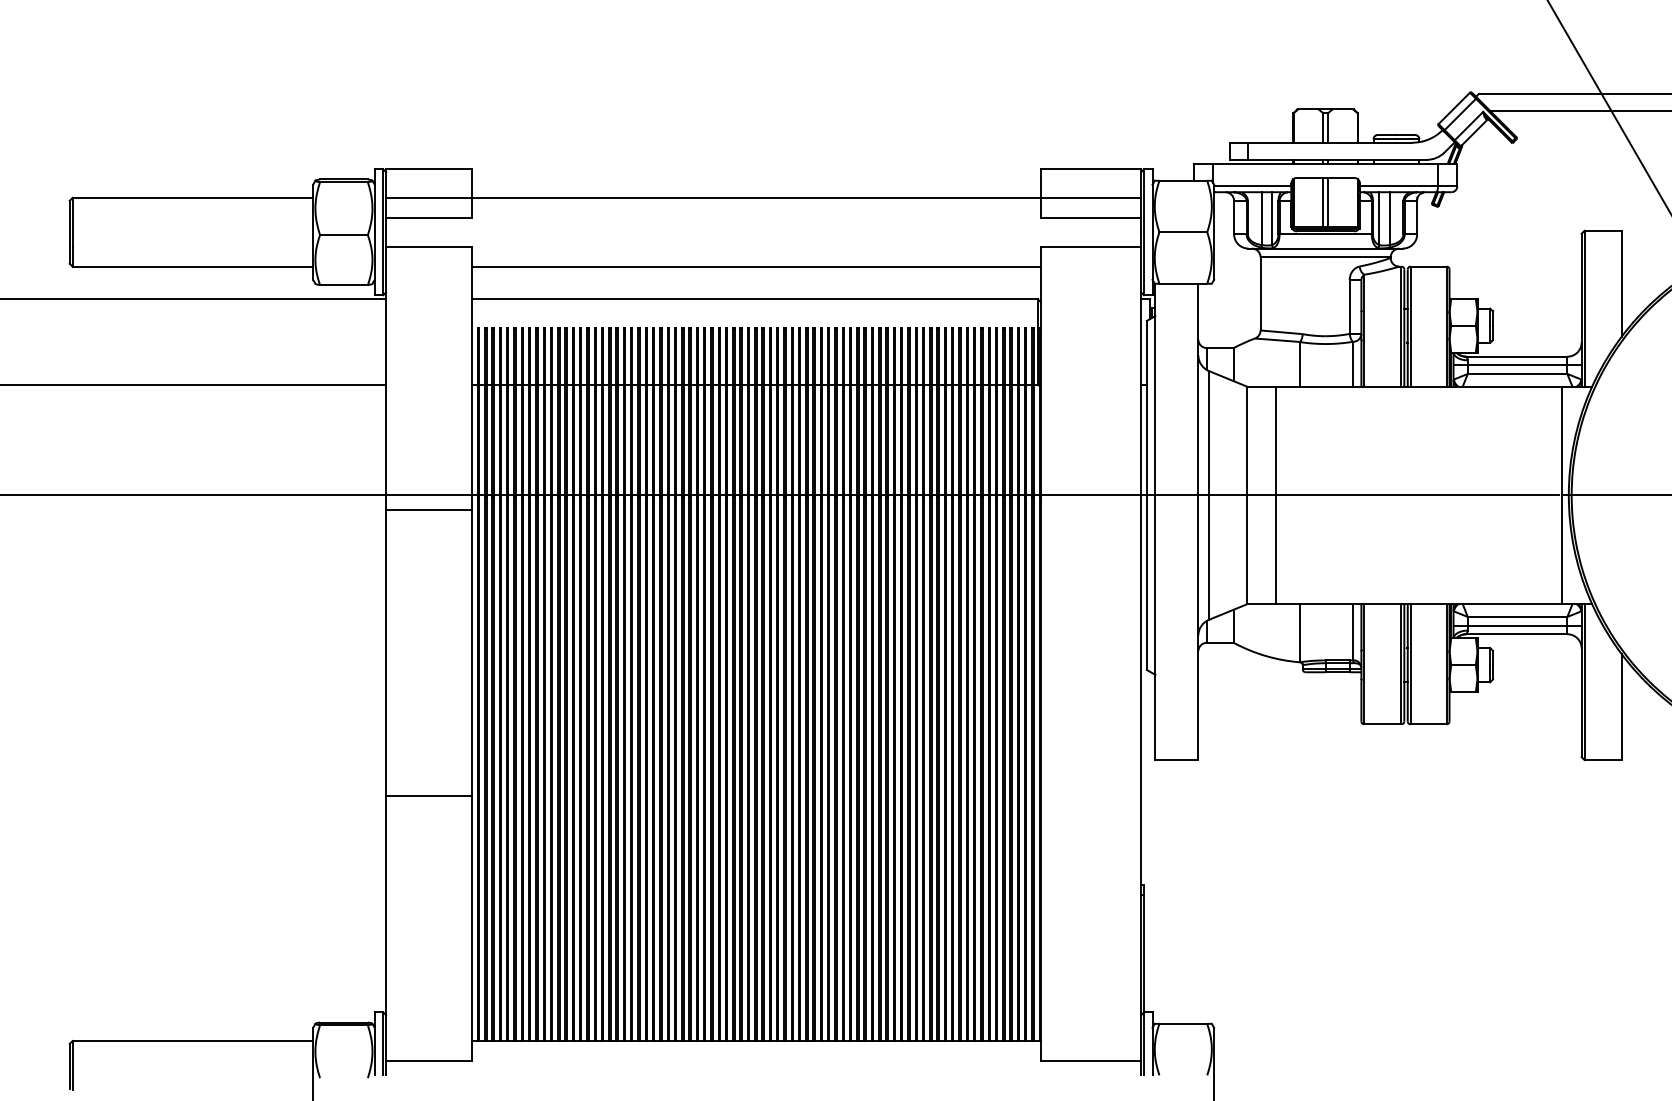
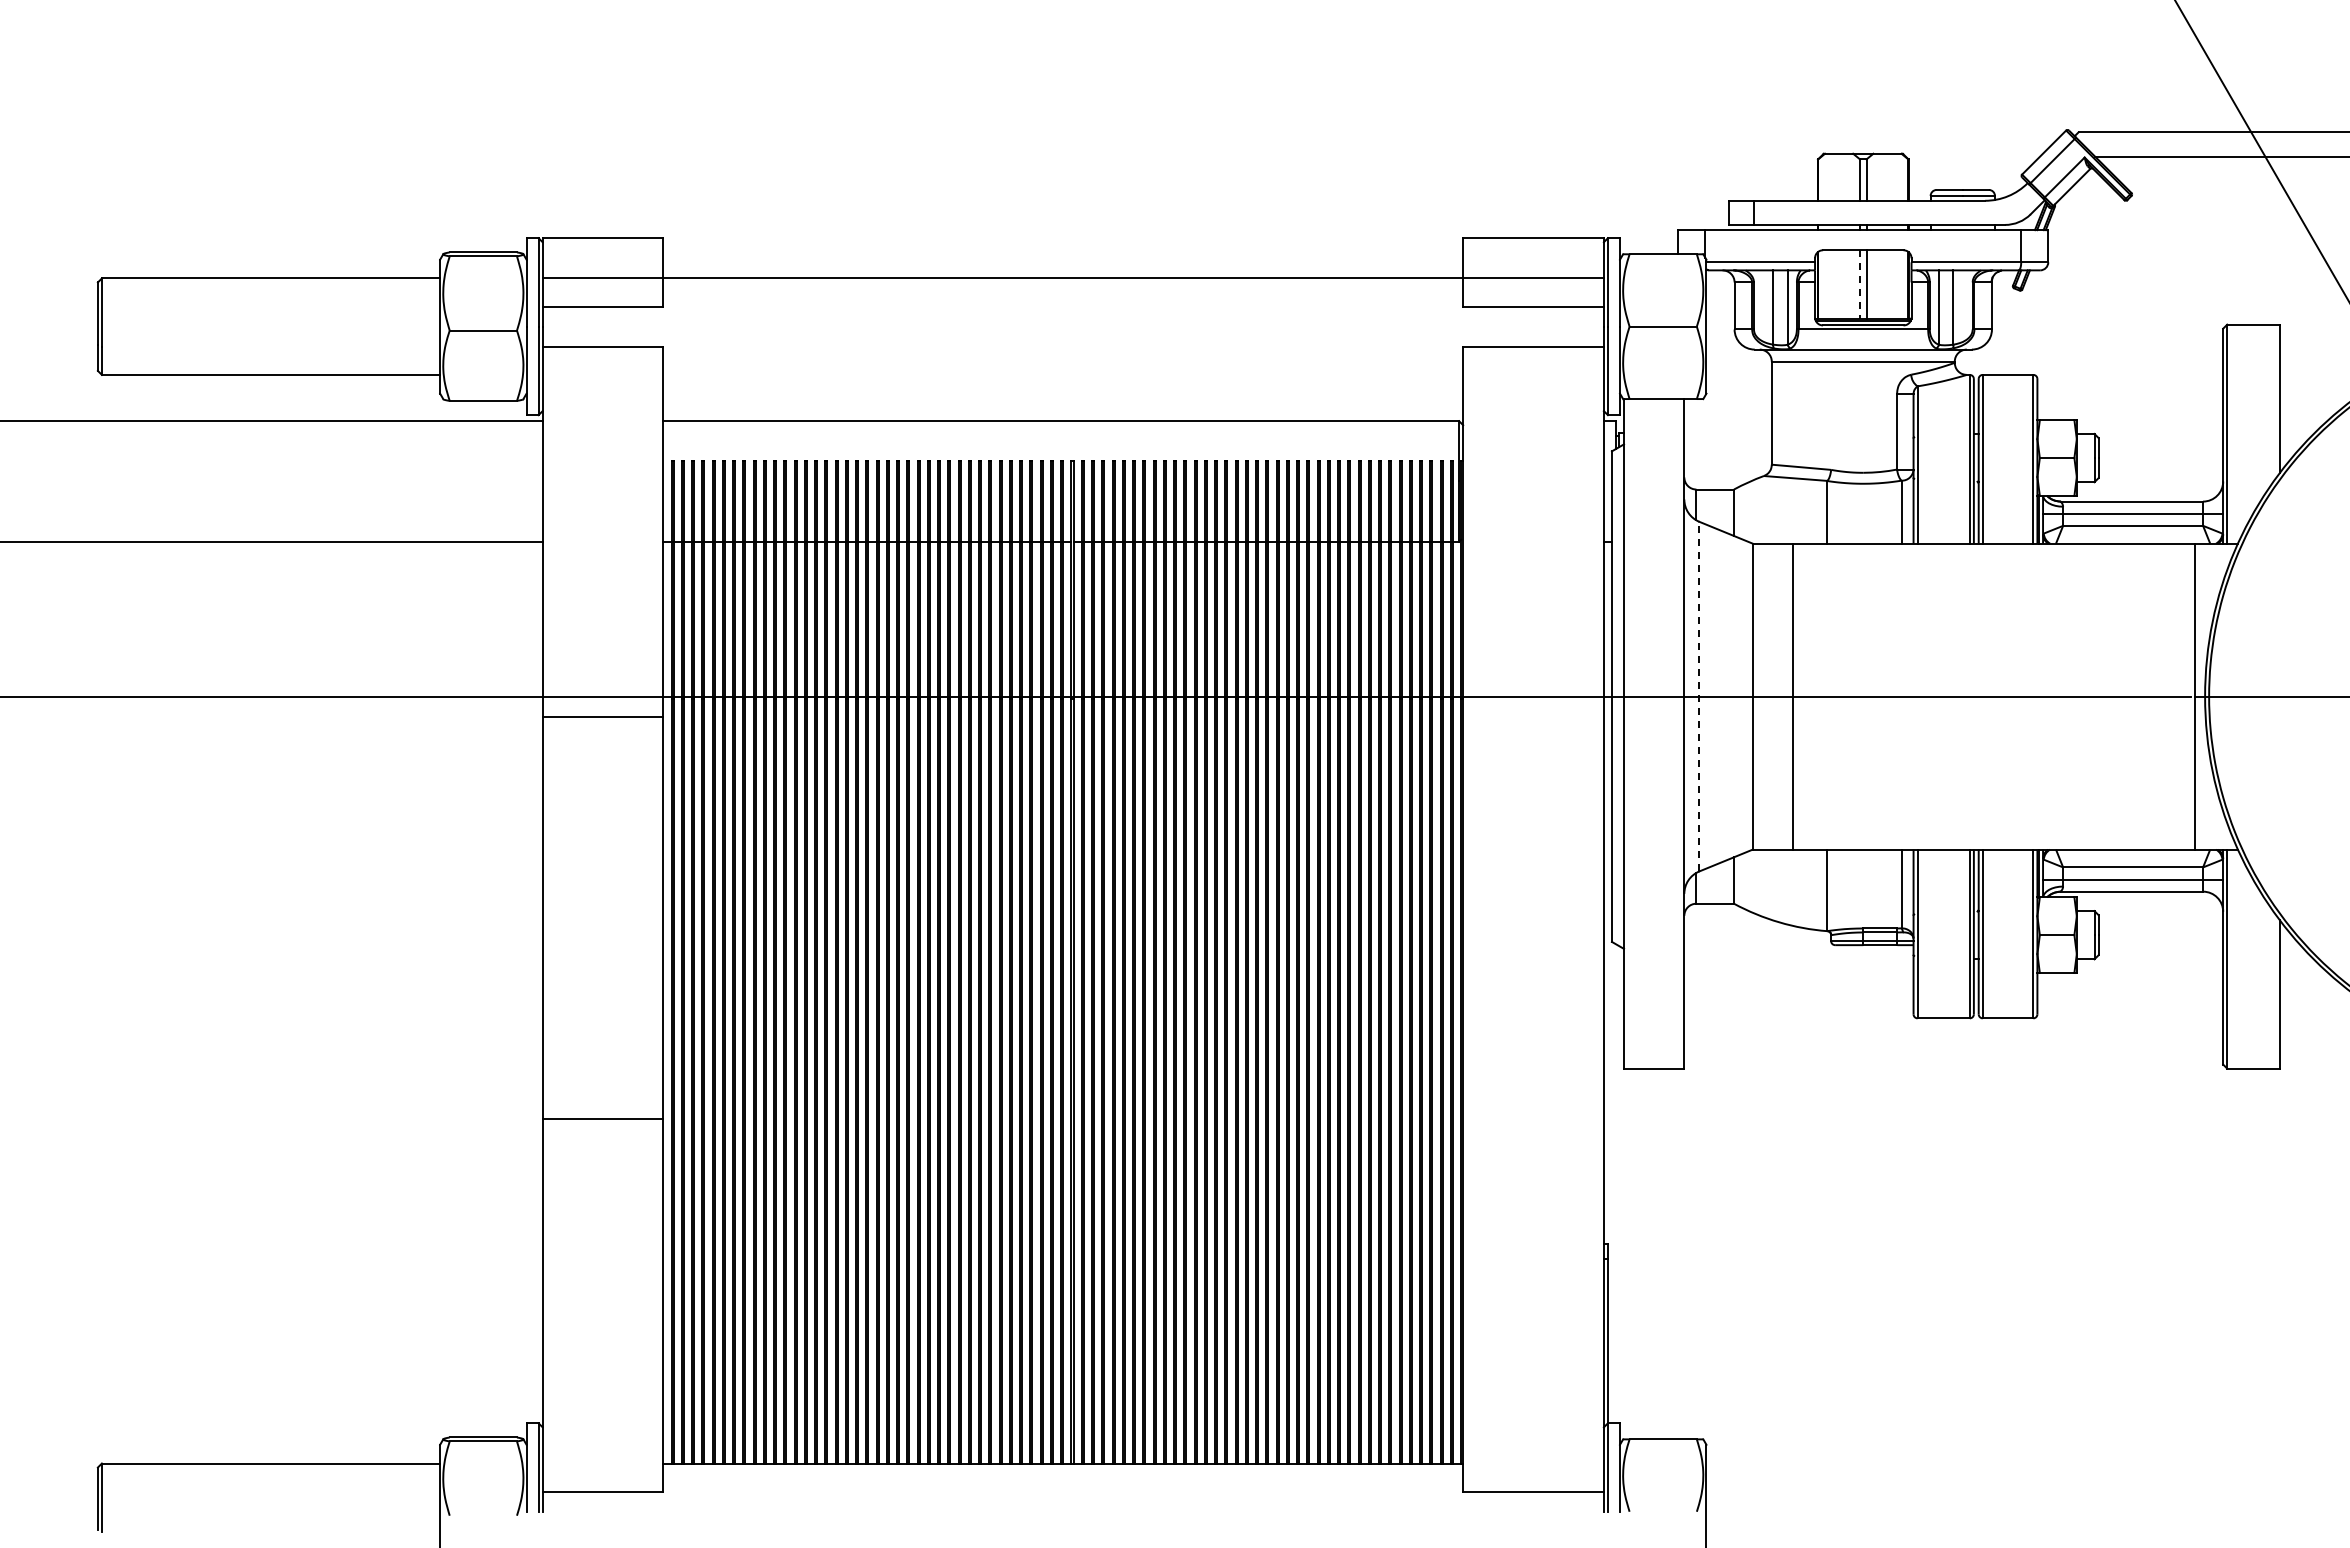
line: (1323, 202) -> (1860, 284), solid -> dashed
line: (756, 266) -> (1063, 374), removed
line: (1209, 495) -> (1699, 696), solid -> dashed

